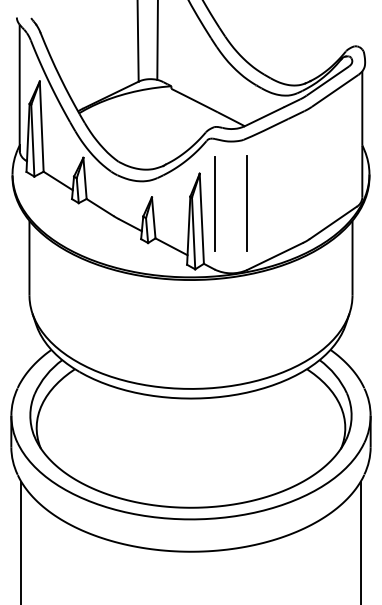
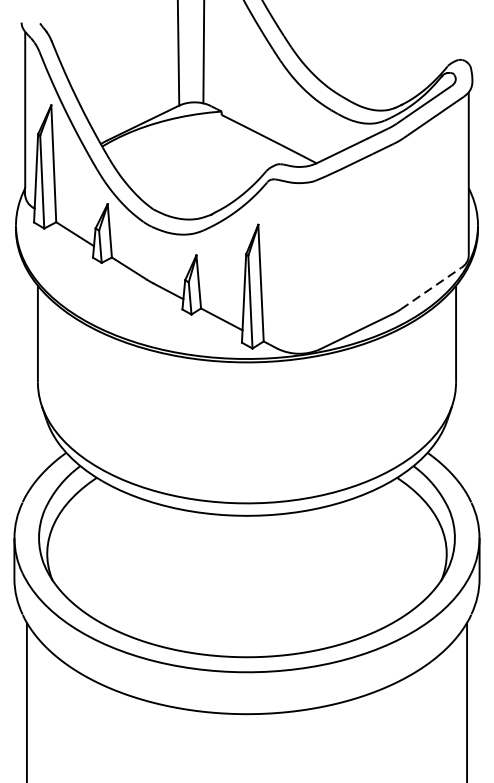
line: (214, 203) -> (277, 263), removed
line: (247, 203) -> (320, 263), removed
line: (333, 222) -> (431, 287), solid -> dashed

